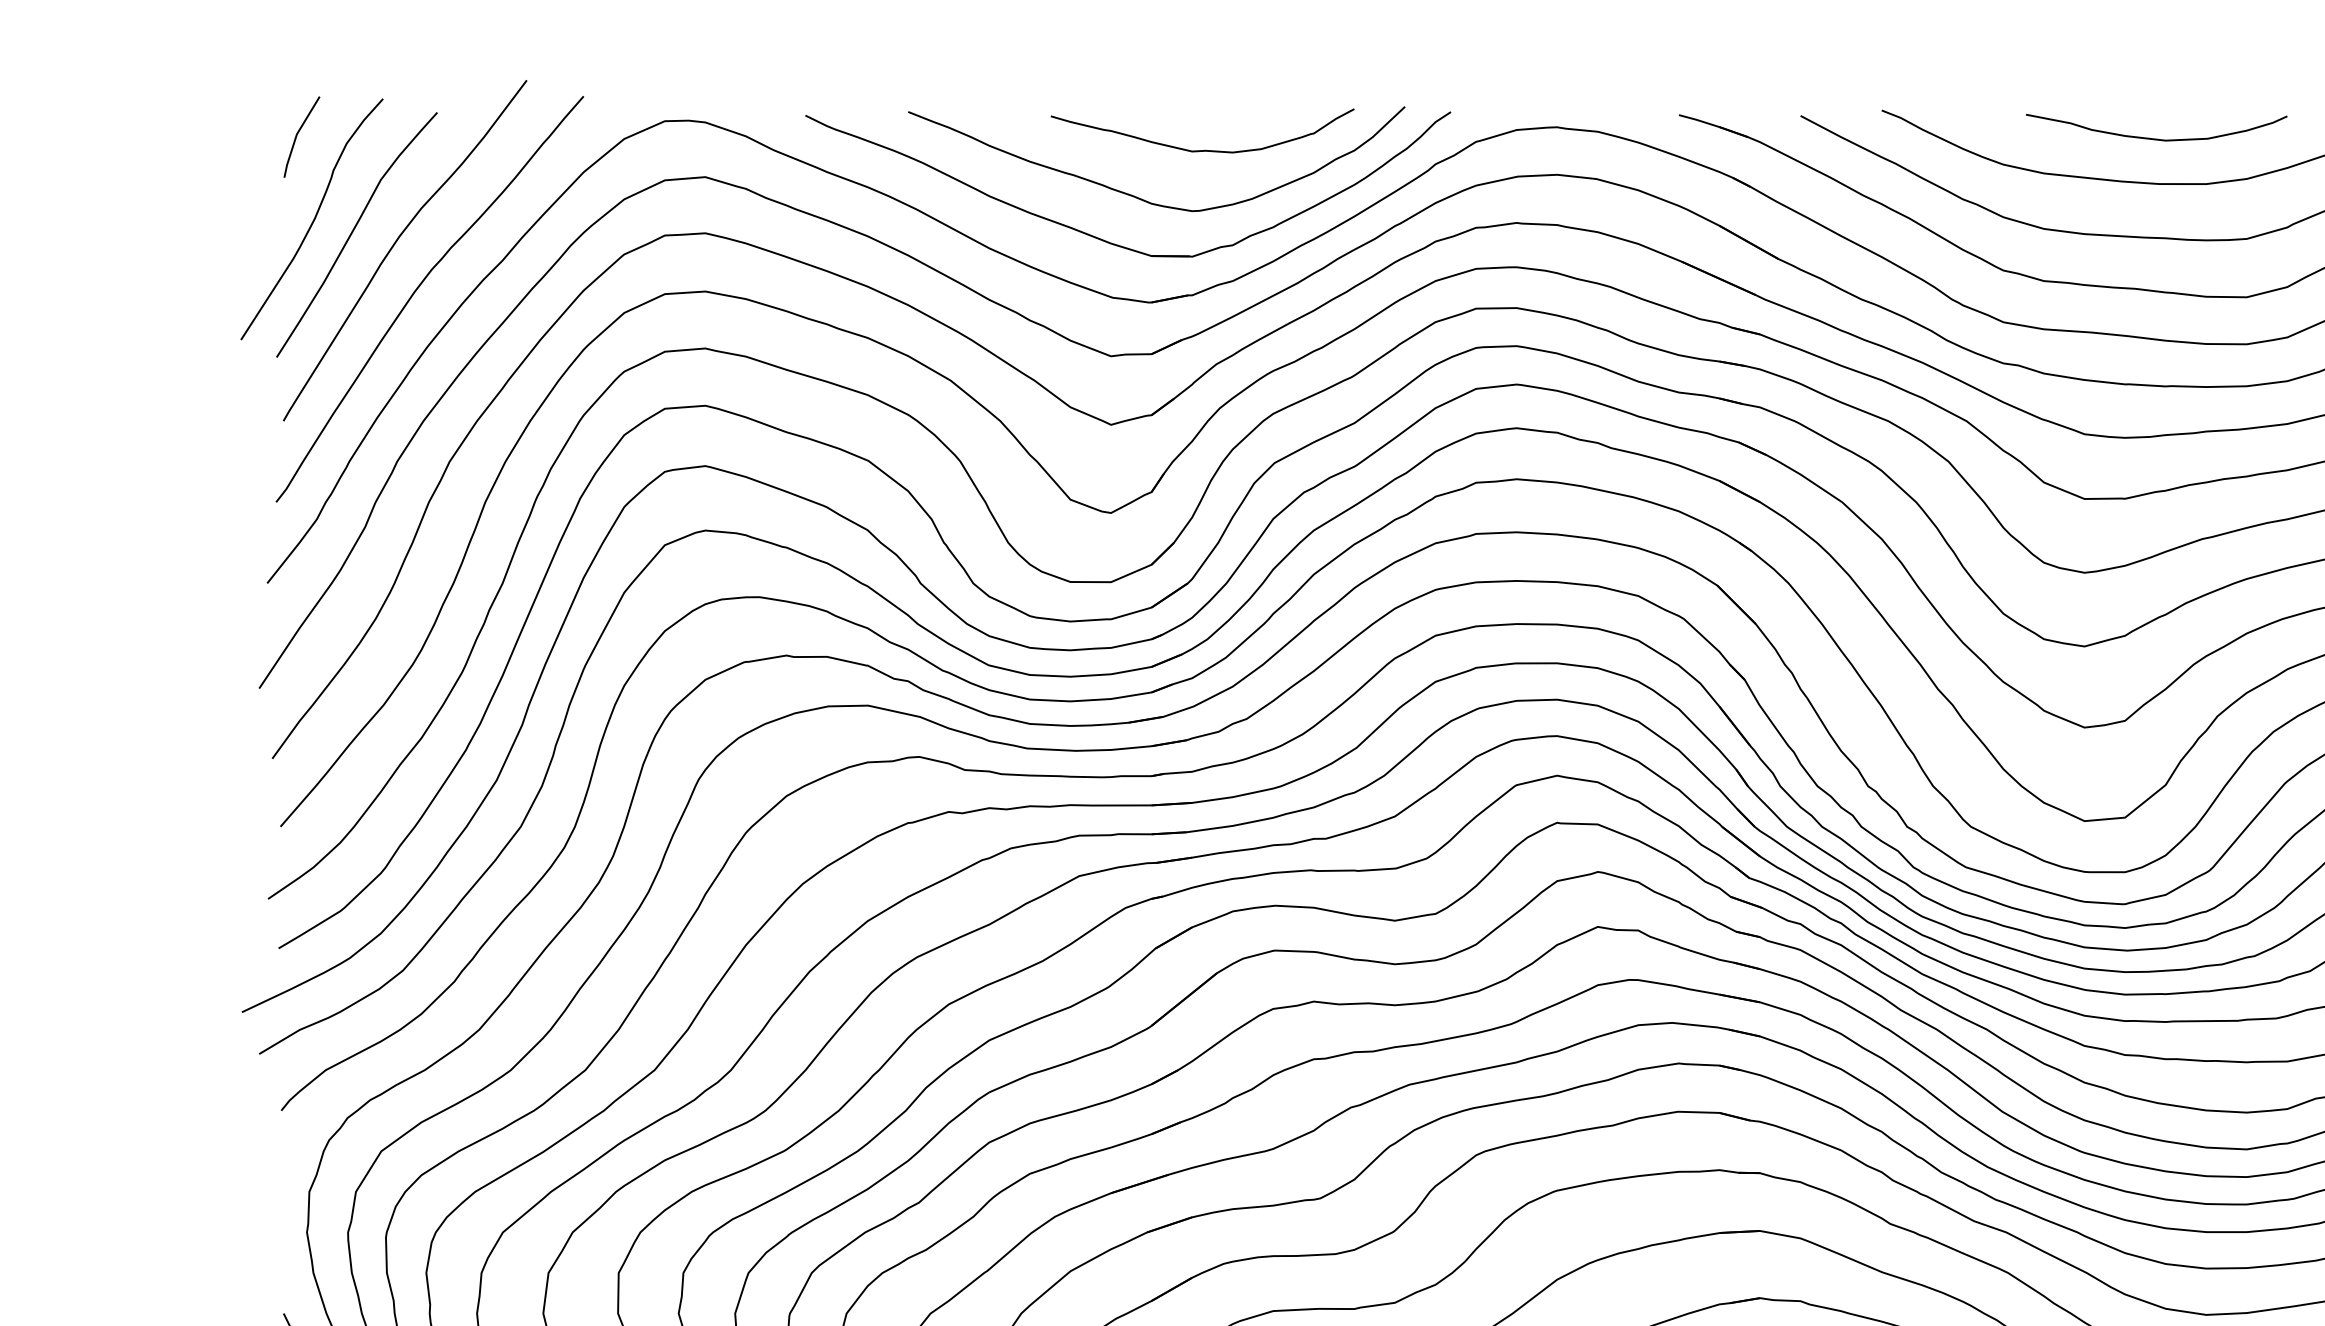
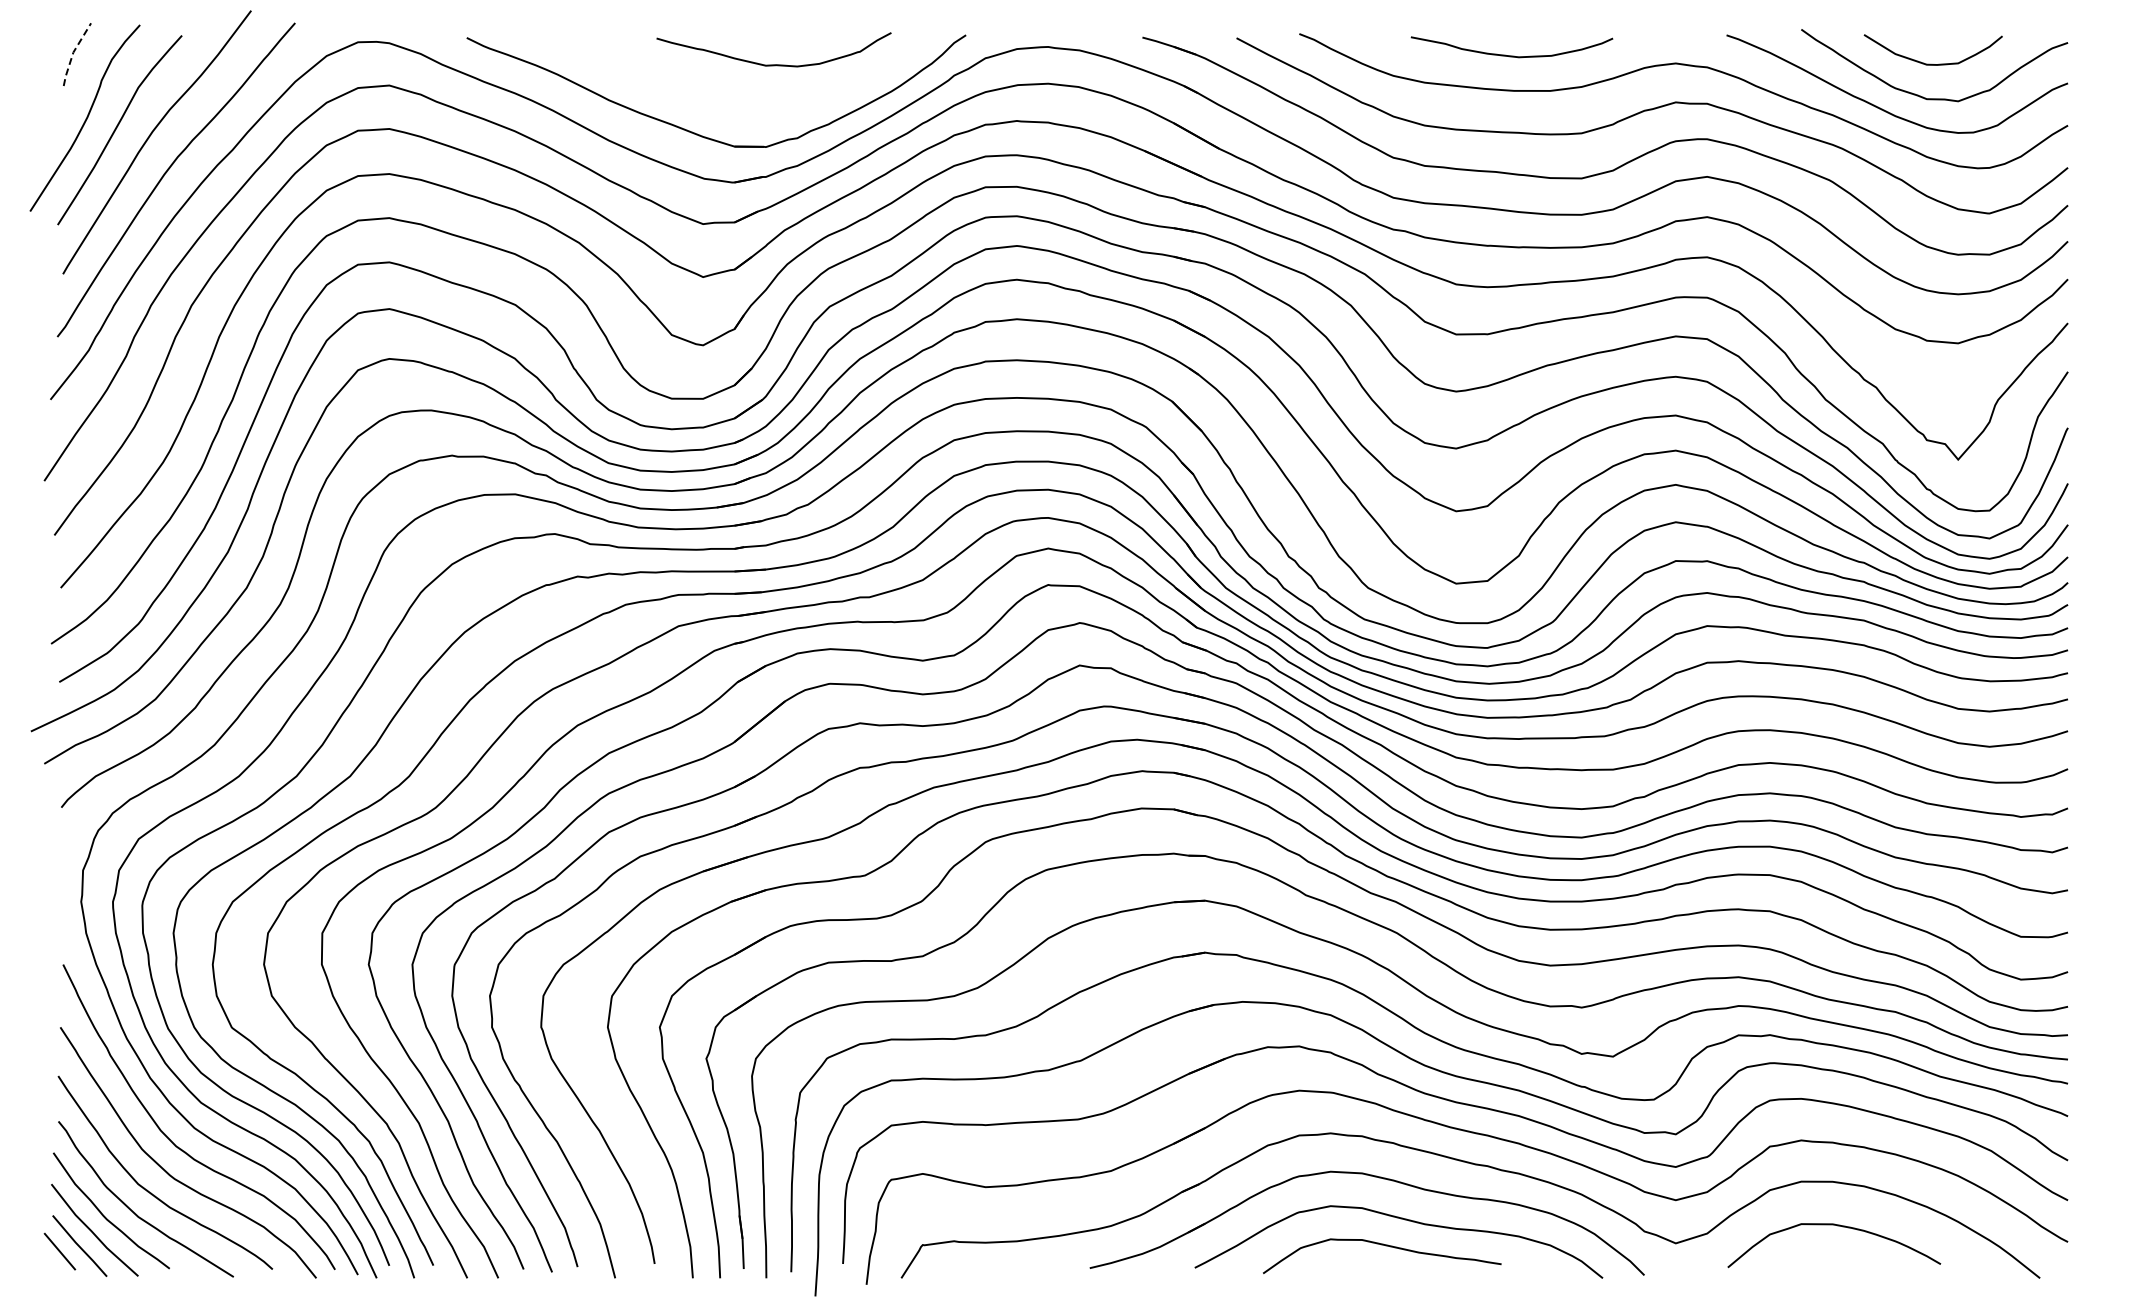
line: (297, 134) -> (73, 52), solid -> dashed
curve: (1141, 197) -> (726, 101), removed

